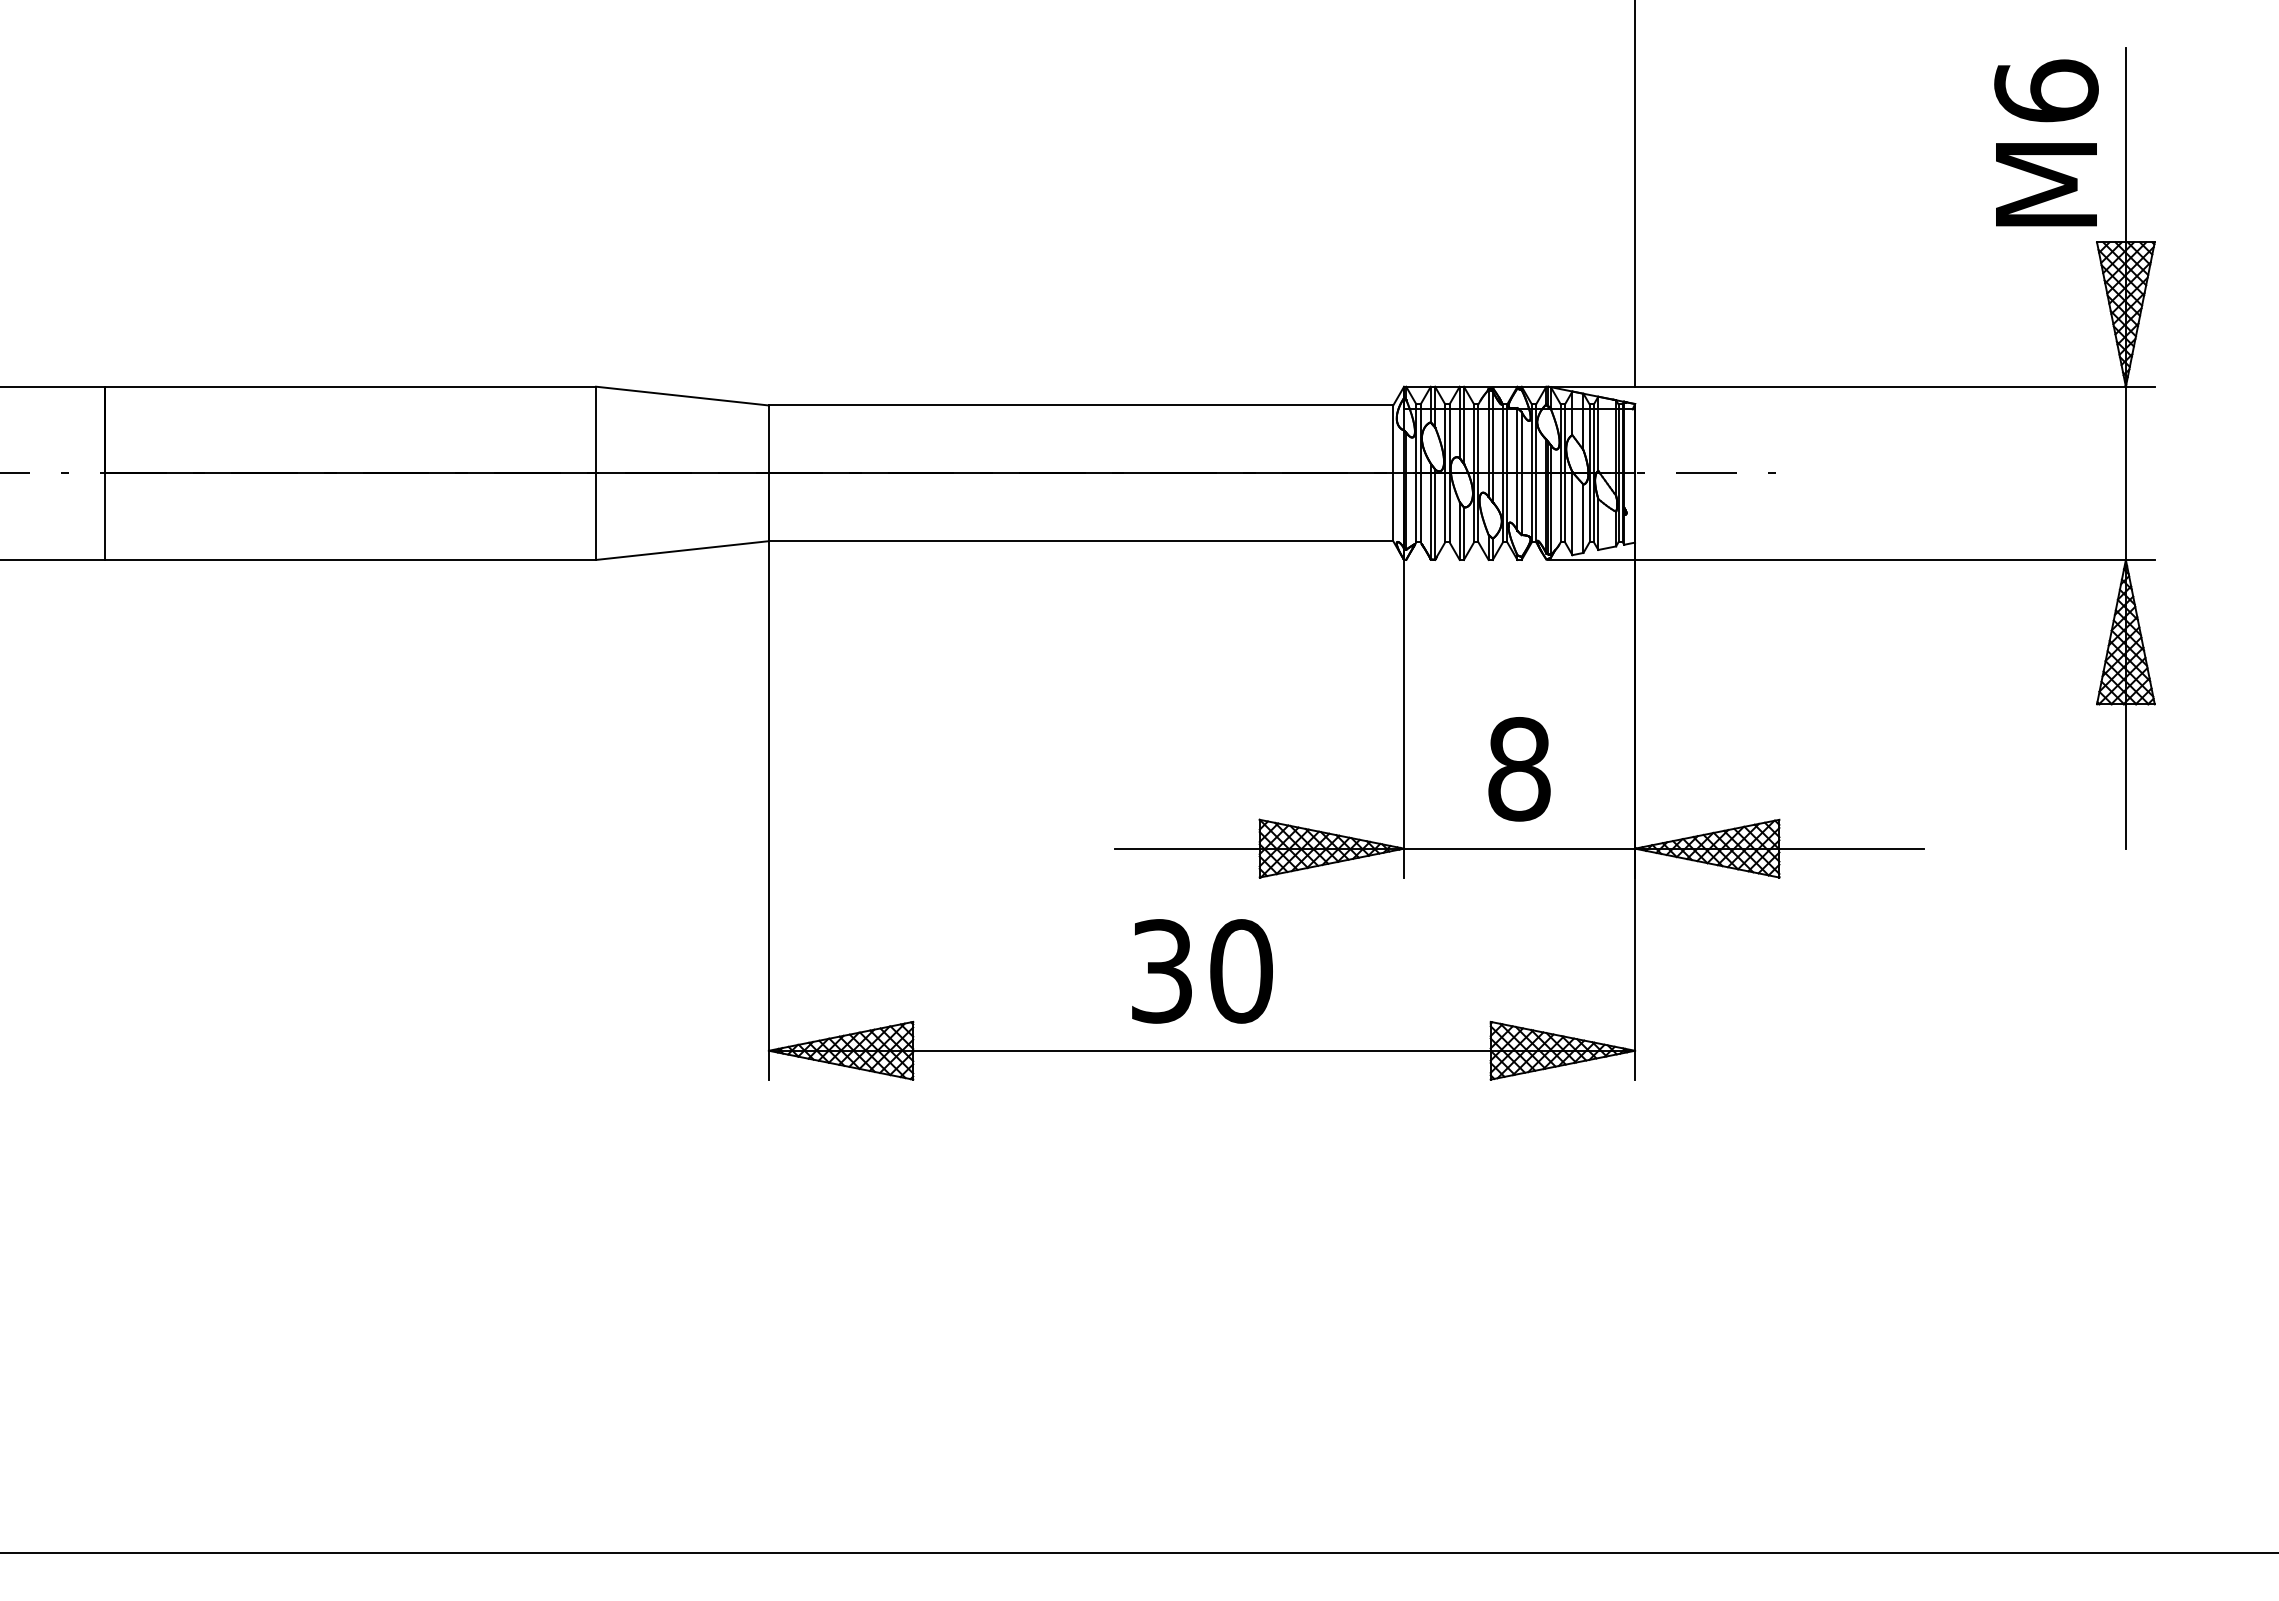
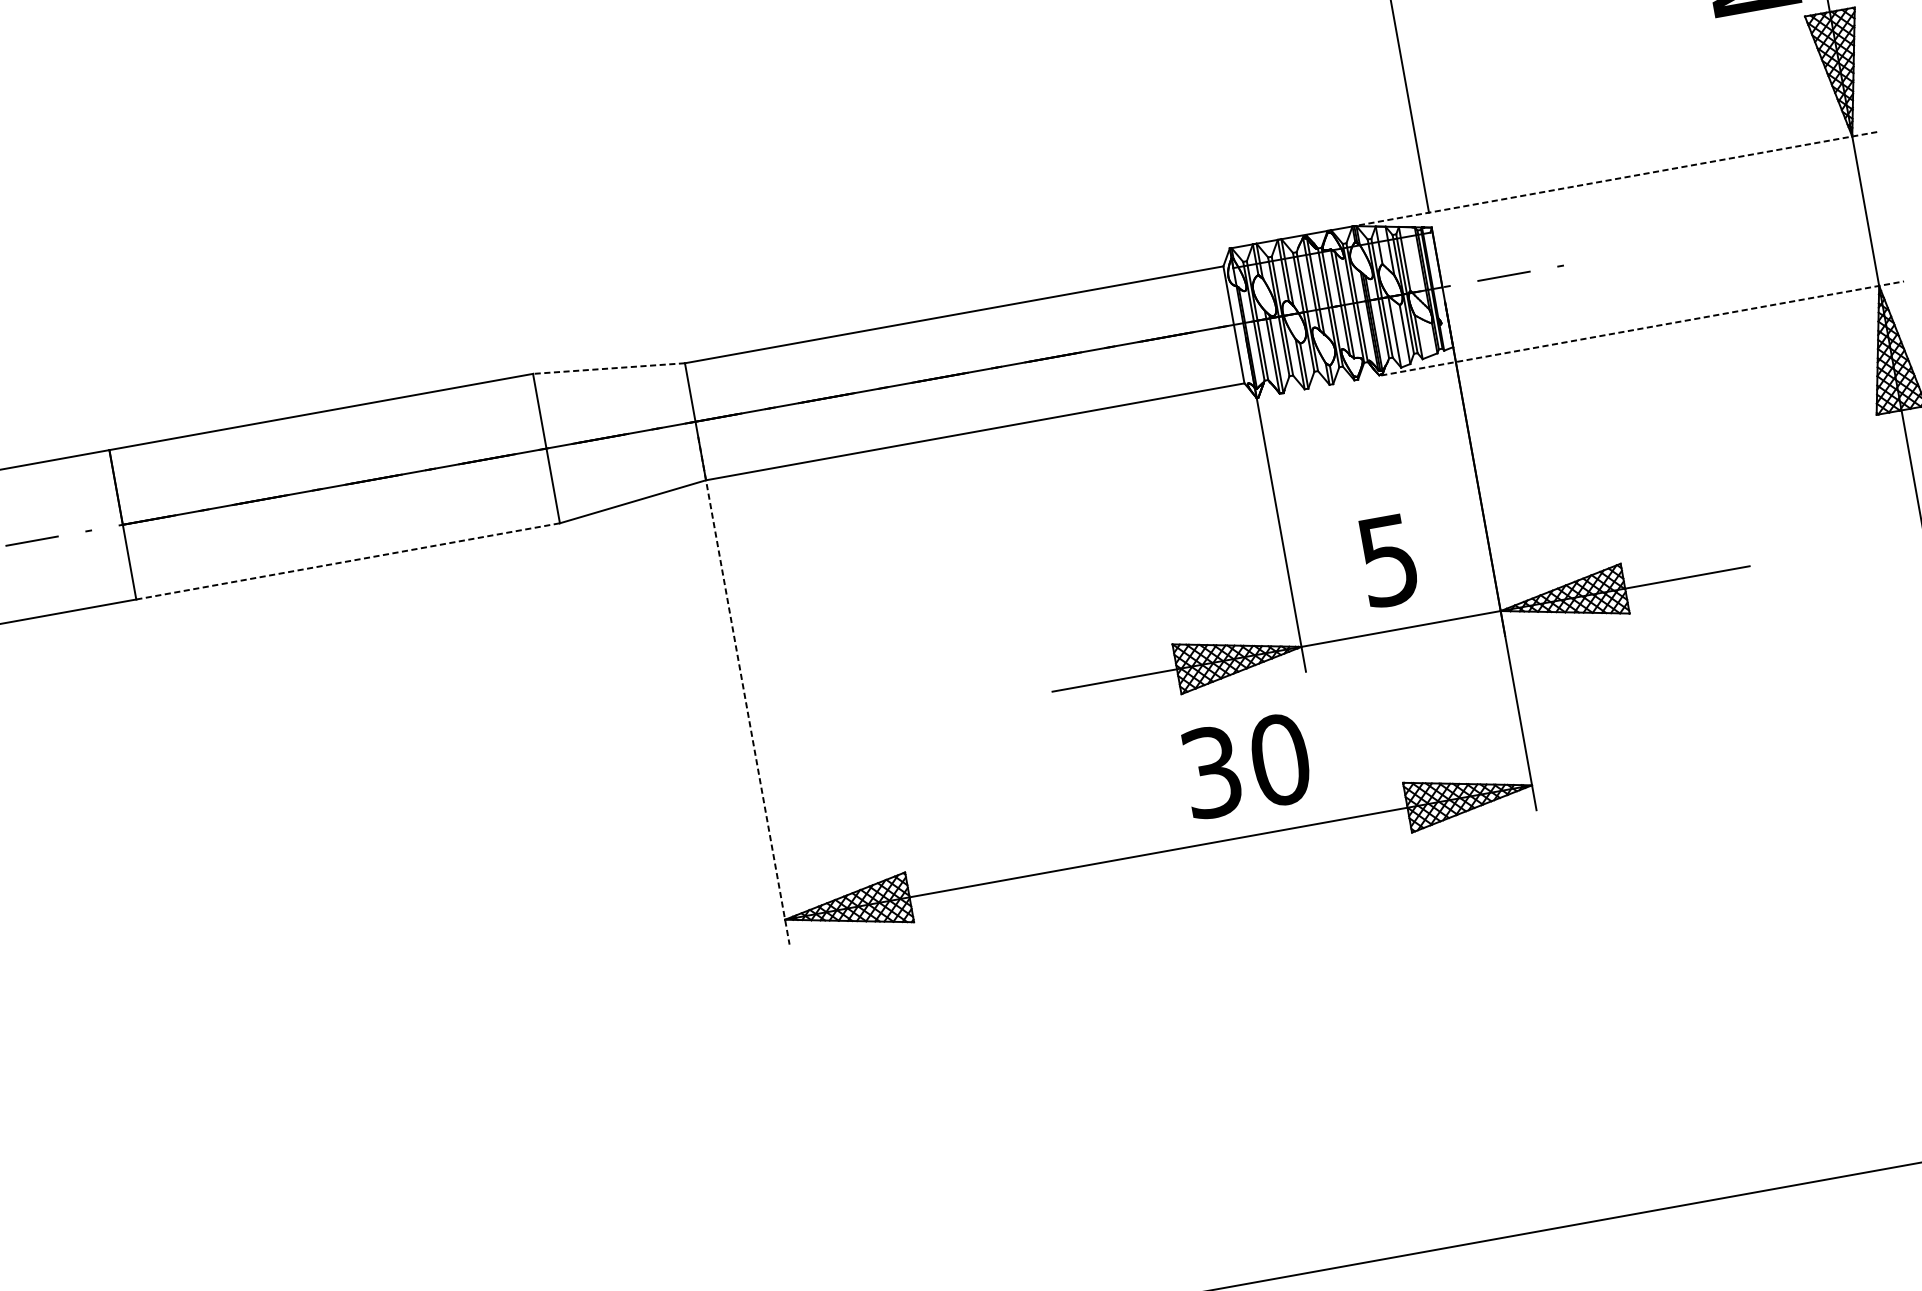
line: (1851, 386) -> (1615, 178), solid -> dashed
line: (682, 396) -> (609, 368), solid -> dashed
line: (350, 559) -> (348, 560), solid -> dashed
line: (1852, 559) -> (1643, 327), solid -> dashed
text: (1519, 769) -> (1388, 560), 8 -> 5
line: (768, 785) -> (743, 691), solid -> dashed
text: (1202, 971) -> (1246, 766), moved

